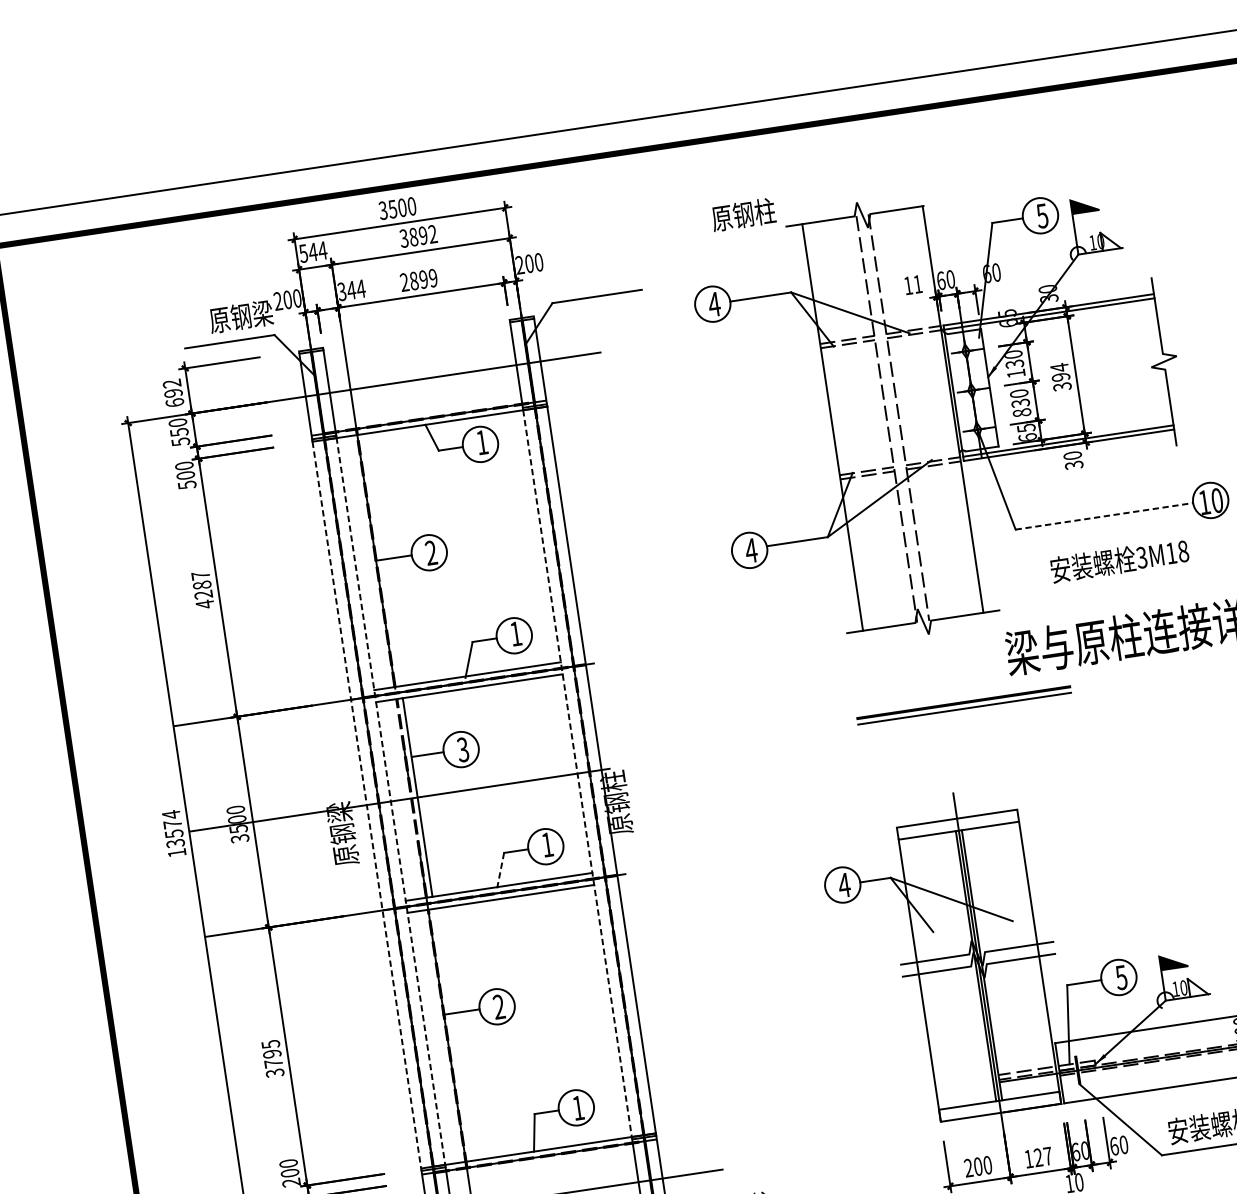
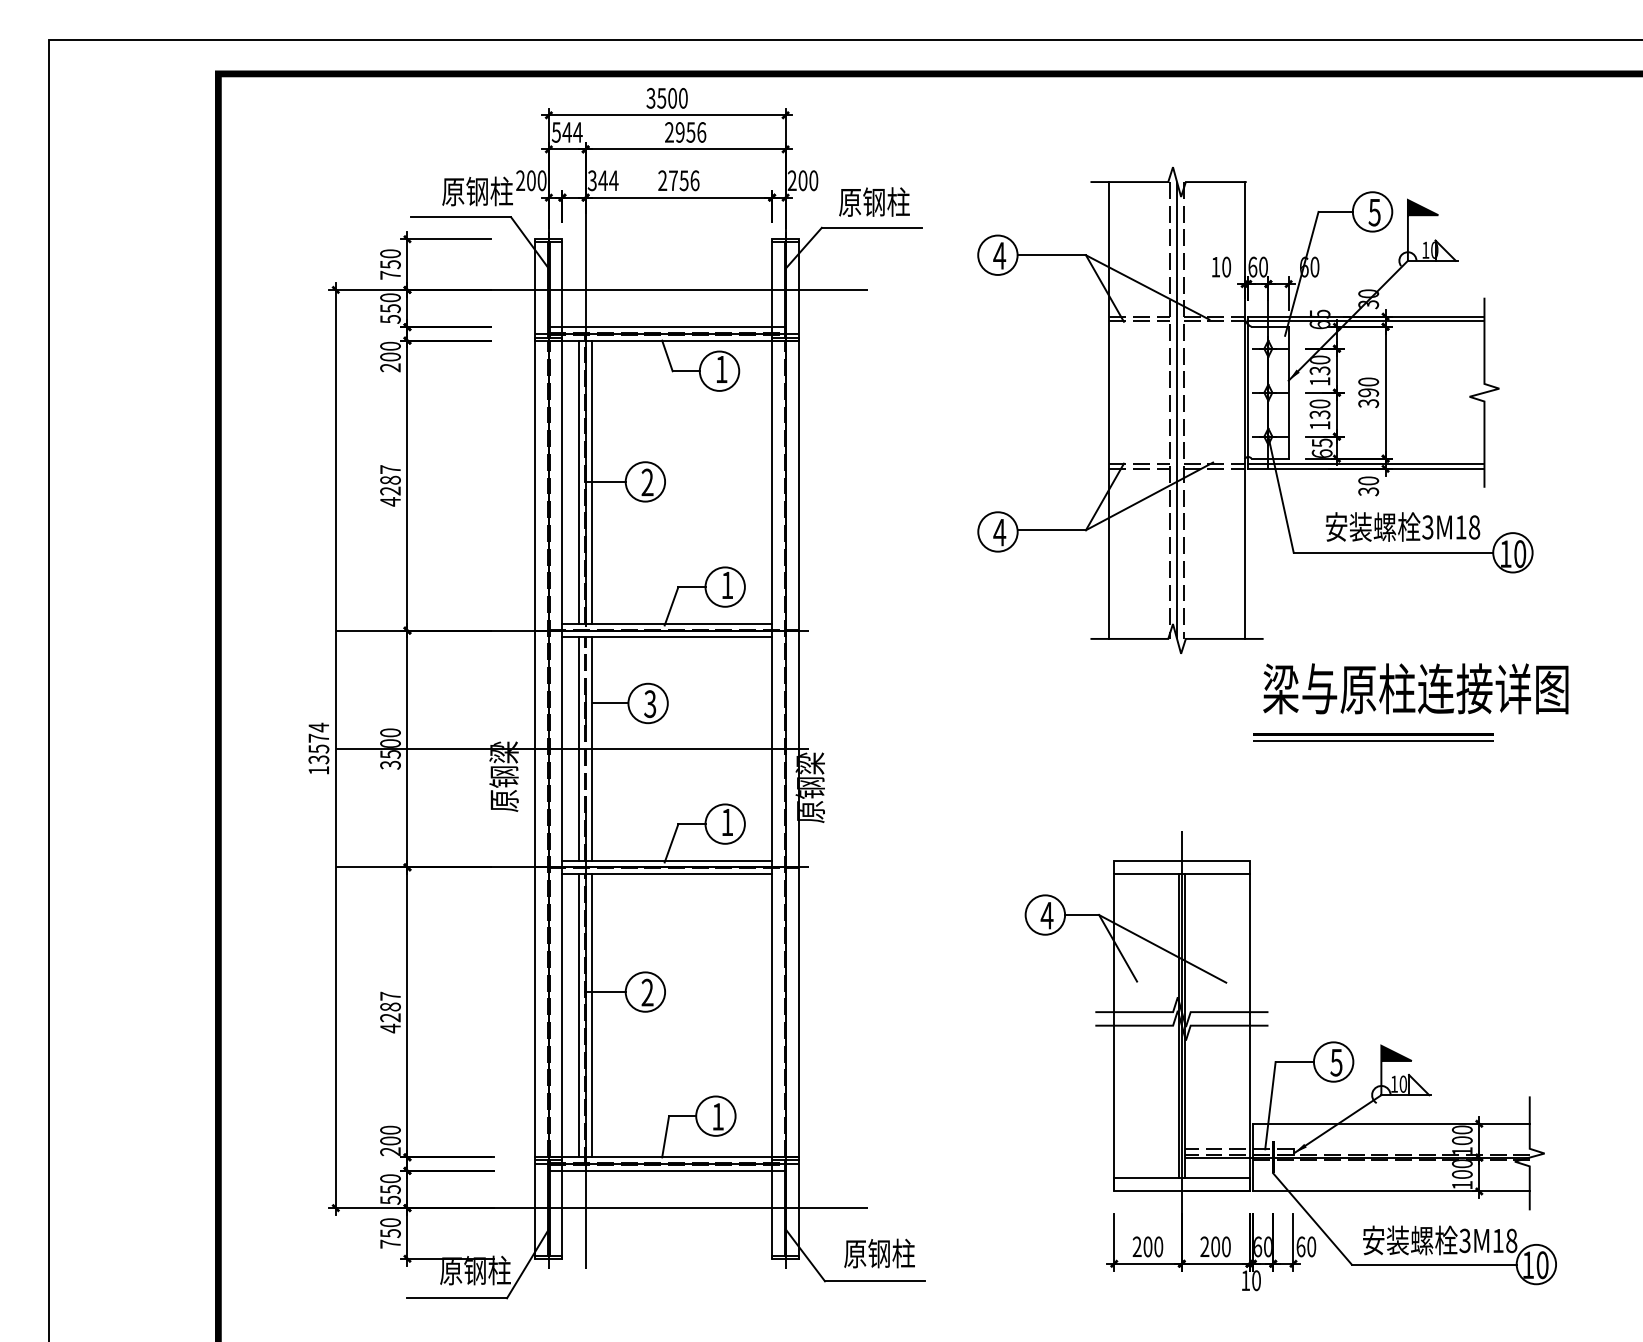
text: (743, 214) -> (874, 201), moved
text: (418, 236) -> (685, 132), 3892 -> 2956
text: (423, 279) -> (684, 180), 2899 -> 2756
text: (917, 283) -> (1226, 266), 11 -> 10
text: (262, 313) -> (501, 191), 原钢梁 -> 原钢柱
text: (1059, 367) -> (1368, 381), 394 -> 390
text: (173, 393) -> (390, 264), 692 -> 750
line: (427, 412) -> (666, 327), added
text: (1021, 412) -> (1319, 425), 830 -> 130
line: (893, 418) -> (1177, 410), added
text: (187, 484) -> (390, 367), 500 -> 200
line: (1104, 516) -> (1393, 552), dashed -> solid
line: (382, 559) -> (592, 481), added
text: (1119, 560) -> (1402, 526), moved
line: (369, 561) -> (578, 481), added
part: (964, 705) -> (1373, 737), moved
line: (577, 773) -> (772, 749), dashed -> solid
text: (612, 781) -> (809, 763), 原钢柱 -> 原钢梁
line: (405, 798) -> (578, 748), added
line: (390, 801) -> (562, 748), dashed -> solid
line: (367, 805) -> (535, 749), dashed -> solid
line: (500, 871) -> (671, 843), dashed -> solid
line: (453, 1034) -> (592, 1015), added
line: (440, 1036) -> (578, 1015), added
text: (272, 1058) -> (390, 1012), 3795 -> 4287
text: (1038, 1157) -> (1215, 1246), 127 -> 200
line: (539, 1162) -> (666, 1170), added

